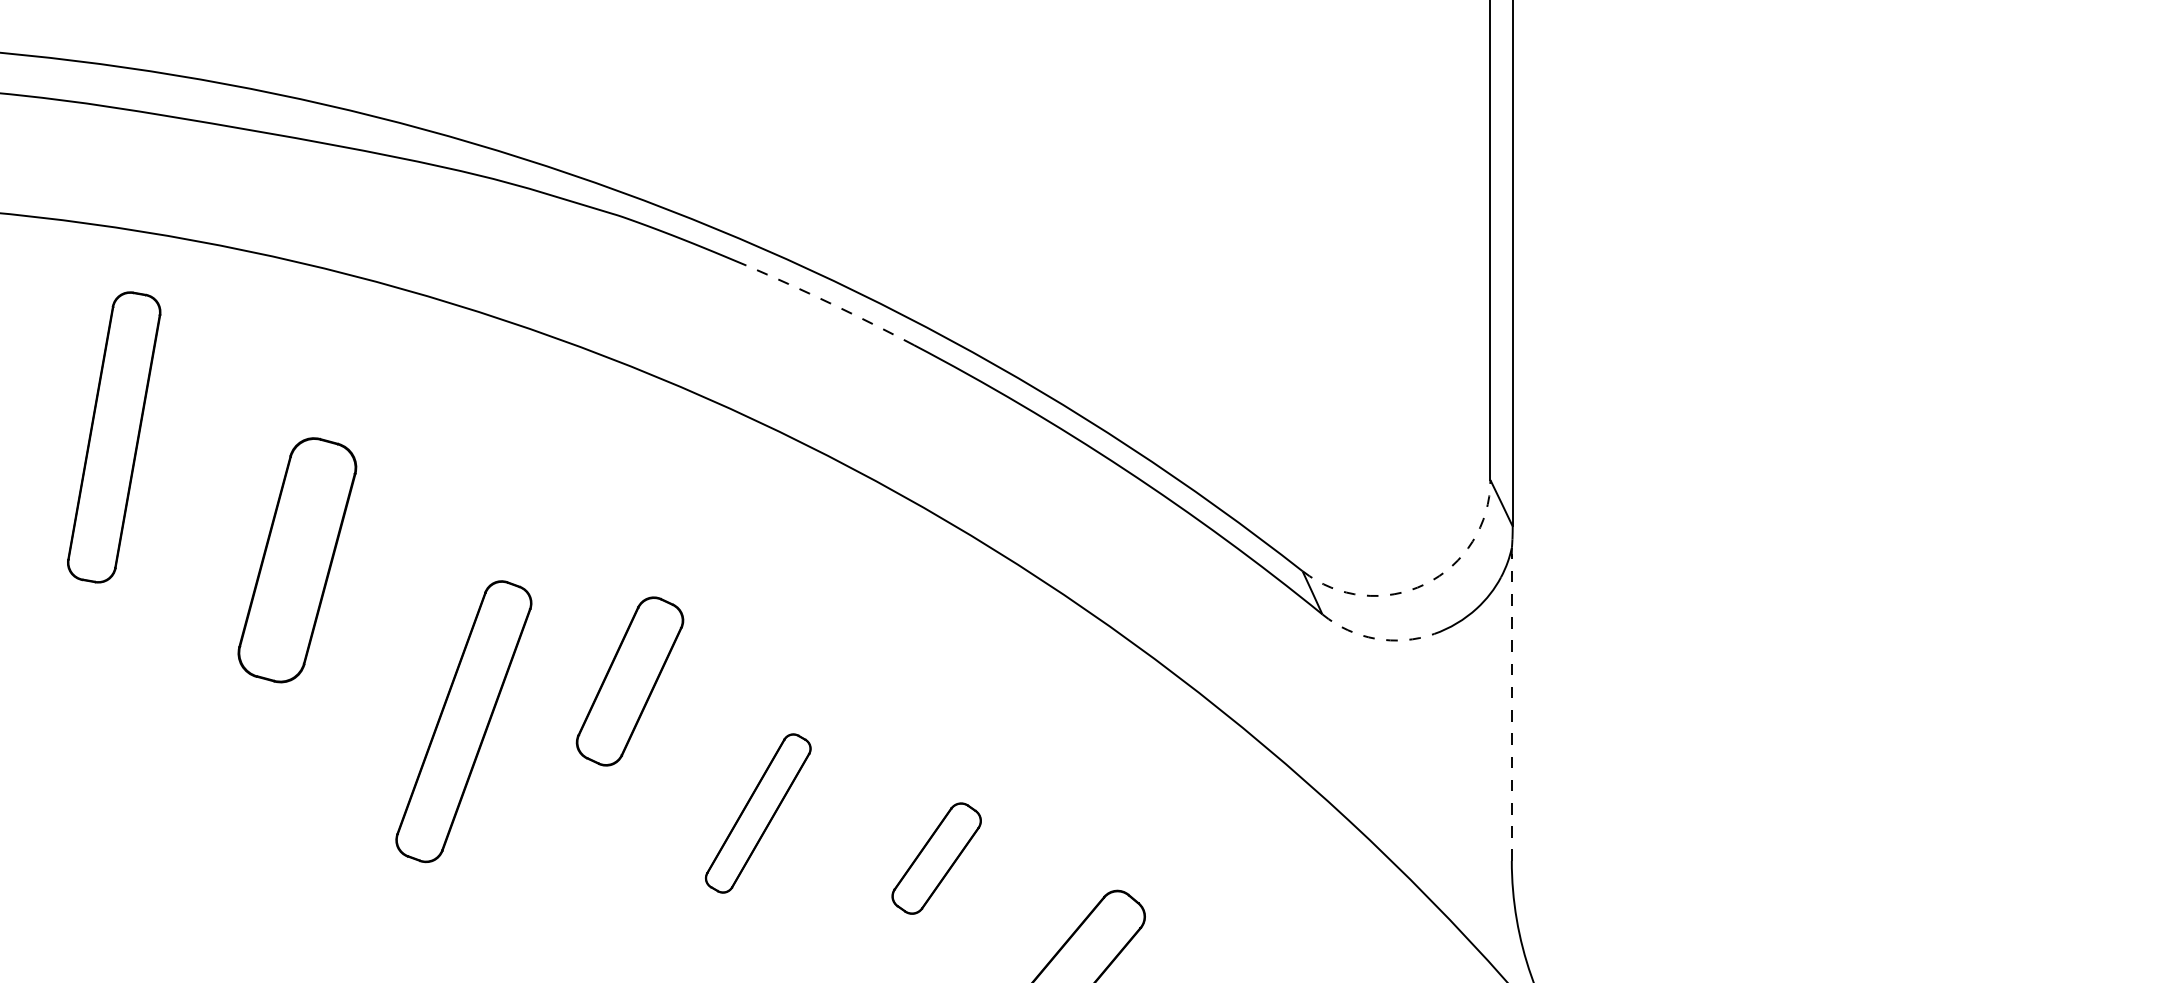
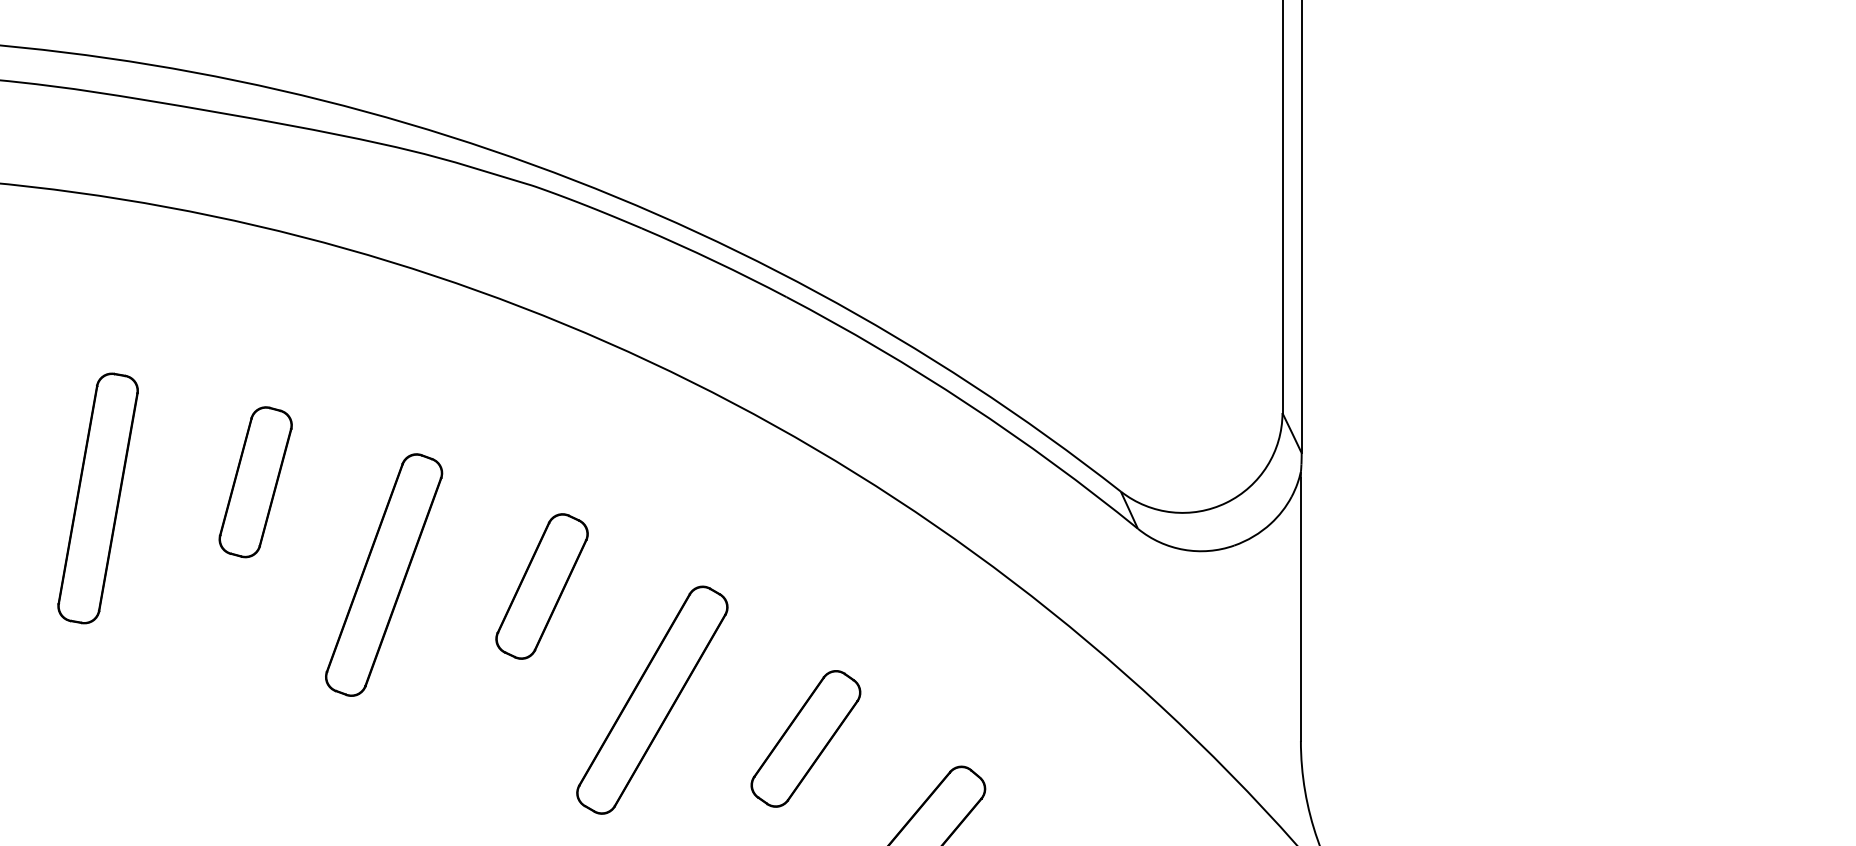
arc: (830, 303) -> (714, 261), dashed -> solid
part: (113, 437) -> (97, 498), moved
part: (297, 560) -> (255, 482), size x0.71
arc: (1425, 583) -> (1226, 502), dashed -> solid
arc: (1375, 638) -> (1183, 549), dashed -> solid
line: (1511, 708) -> (1300, 609), dashed -> solid
part: (464, 720) -> (384, 574), moved
part: (758, 812) -> (652, 699), size x1.67
part: (936, 858) -> (805, 738), size x1.43

